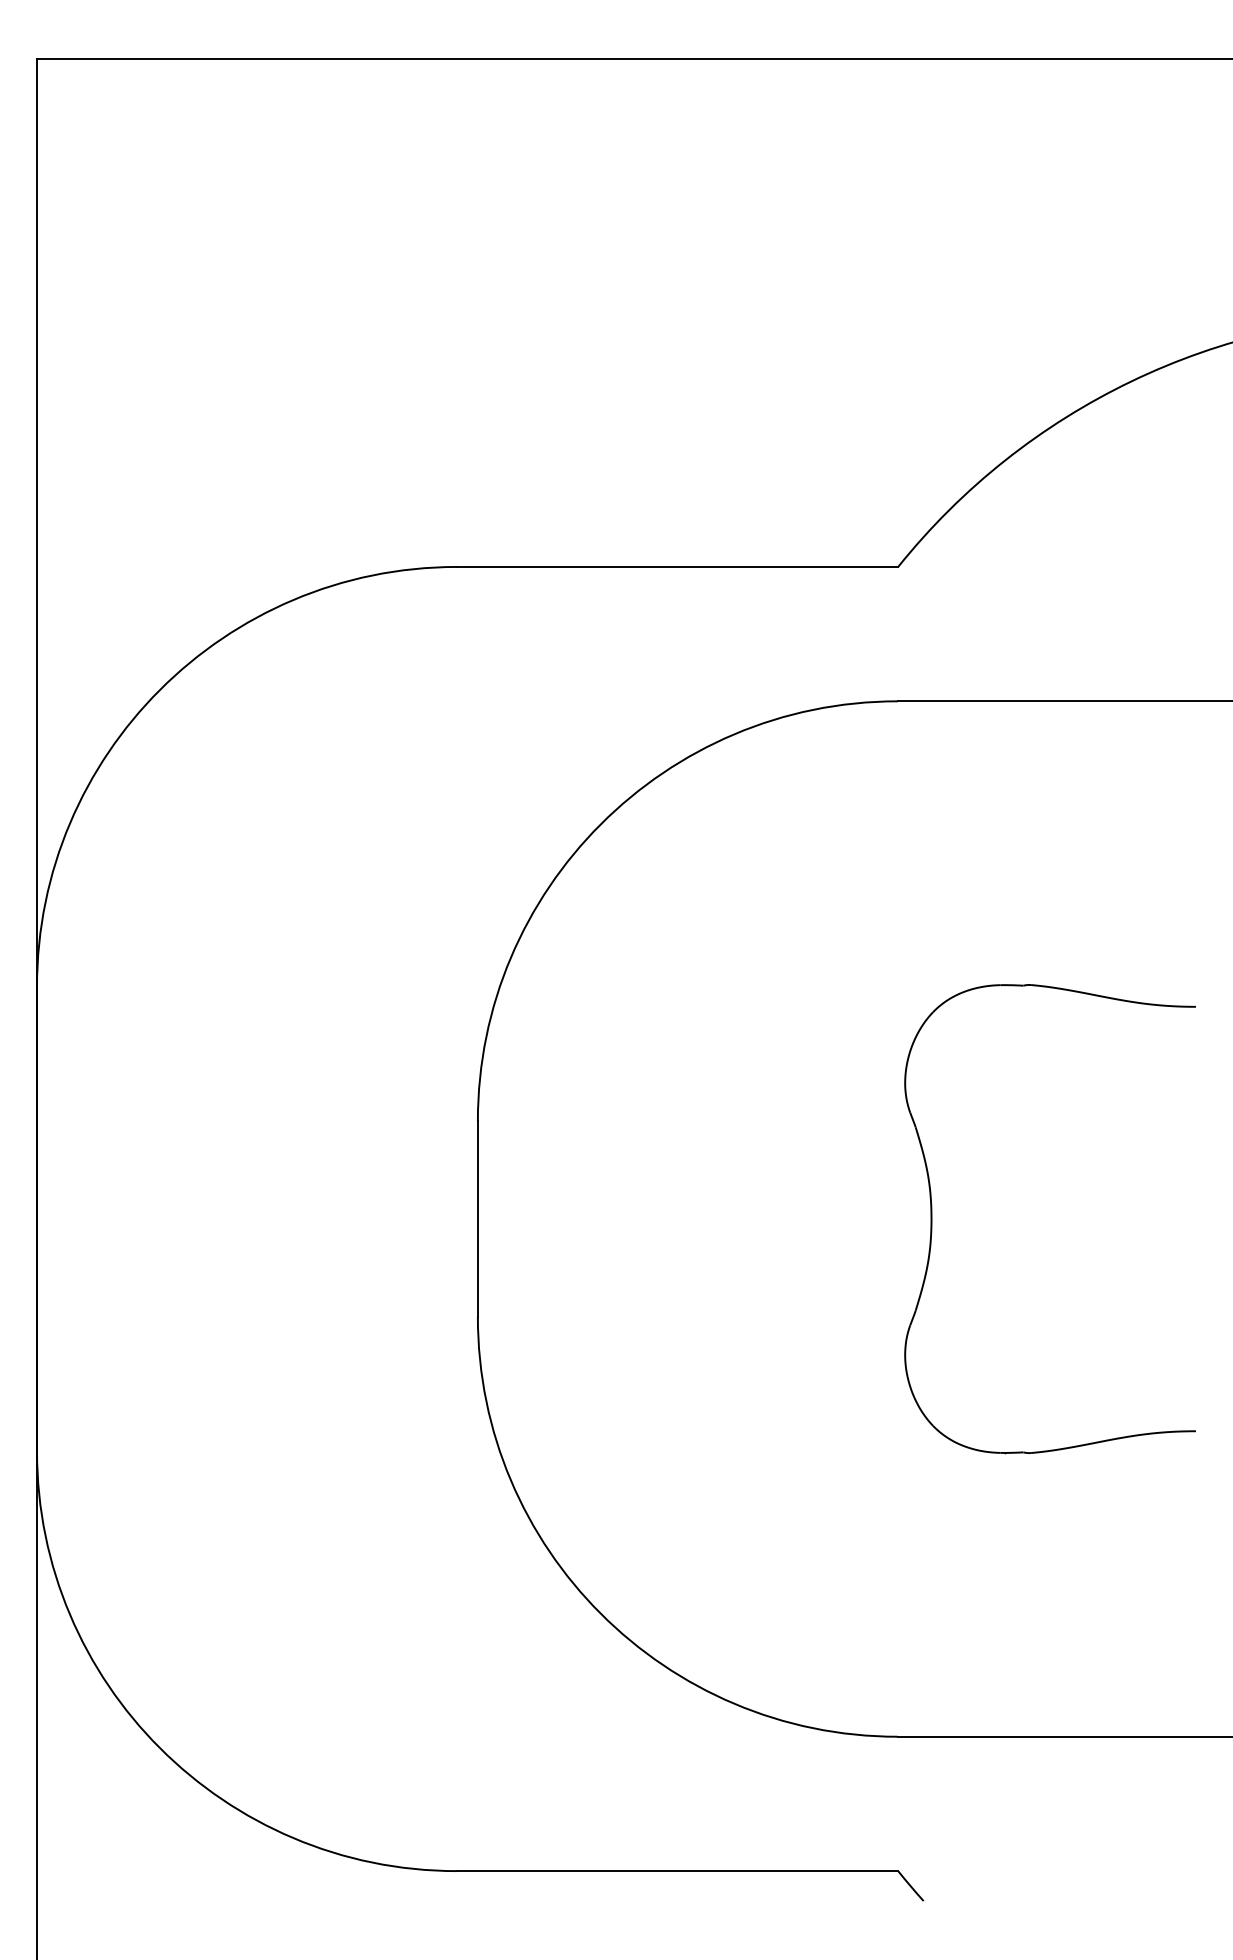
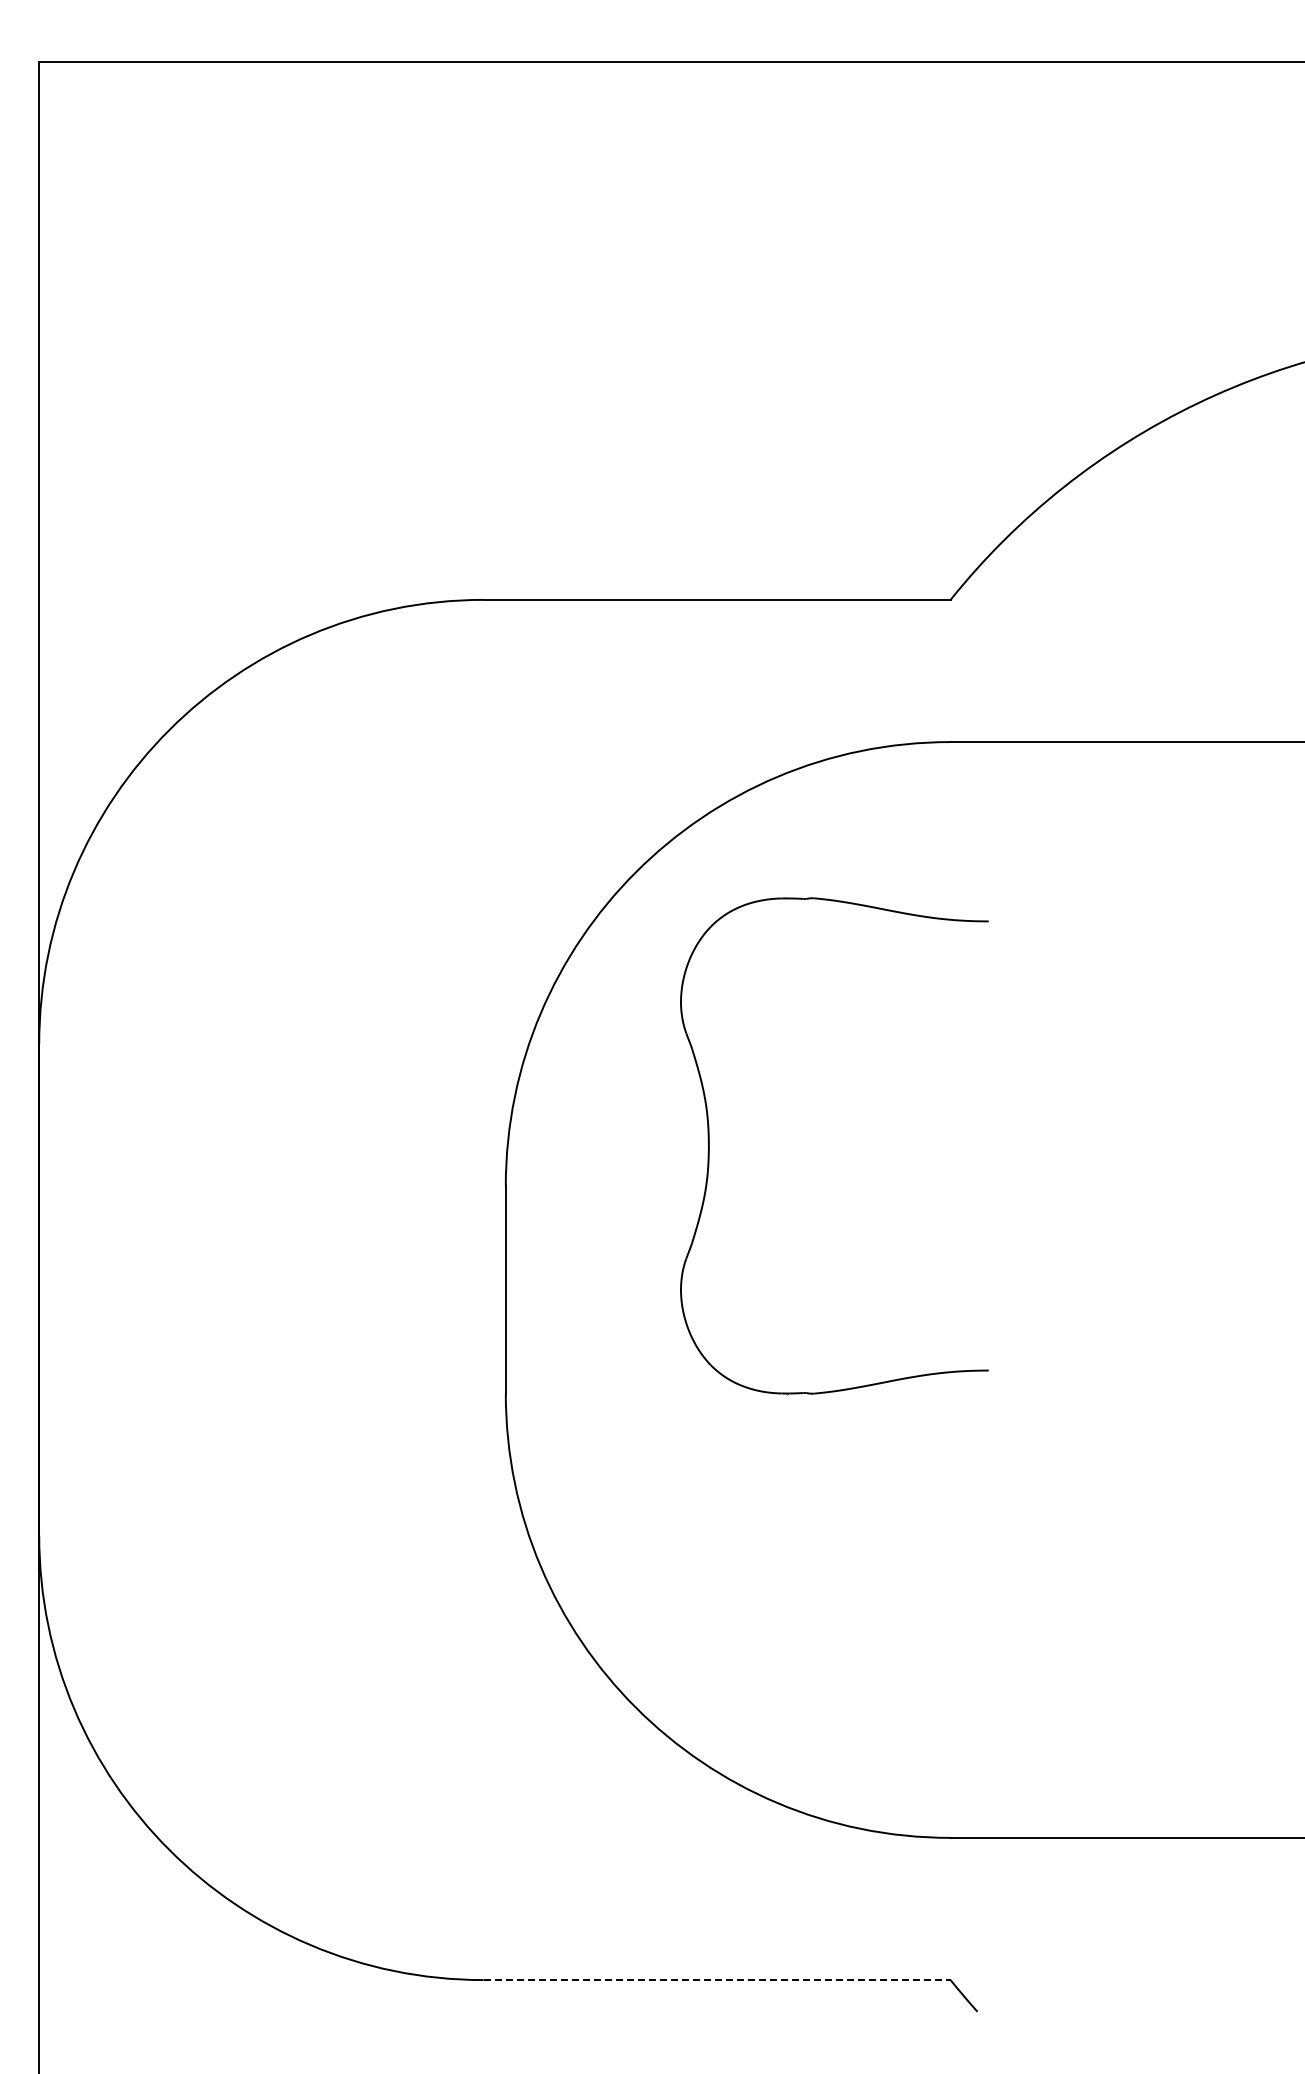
part: (932, 1219) -> (709, 1146), moved
line: (677, 1871) -> (717, 1980), solid -> dashed

